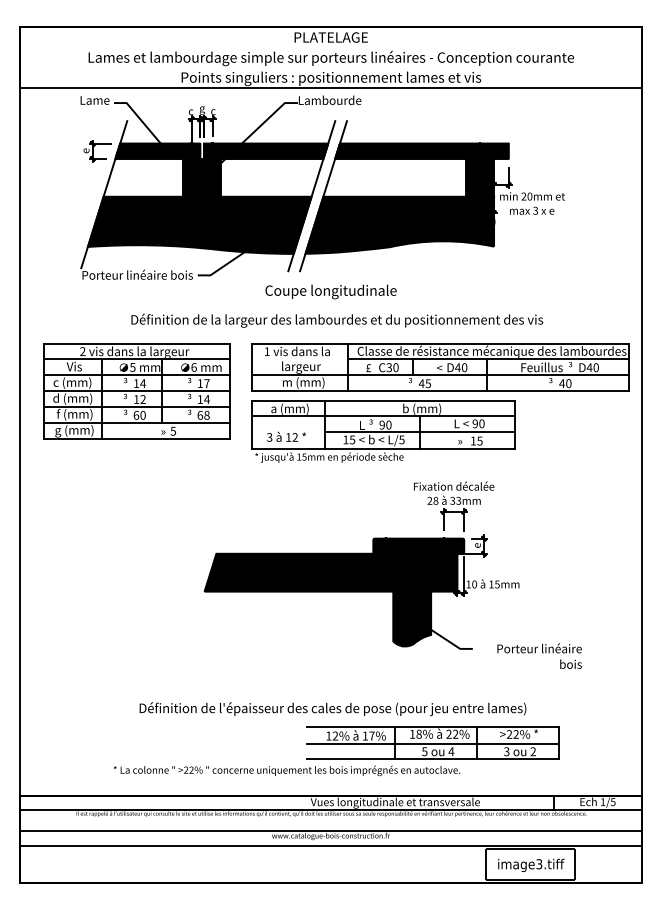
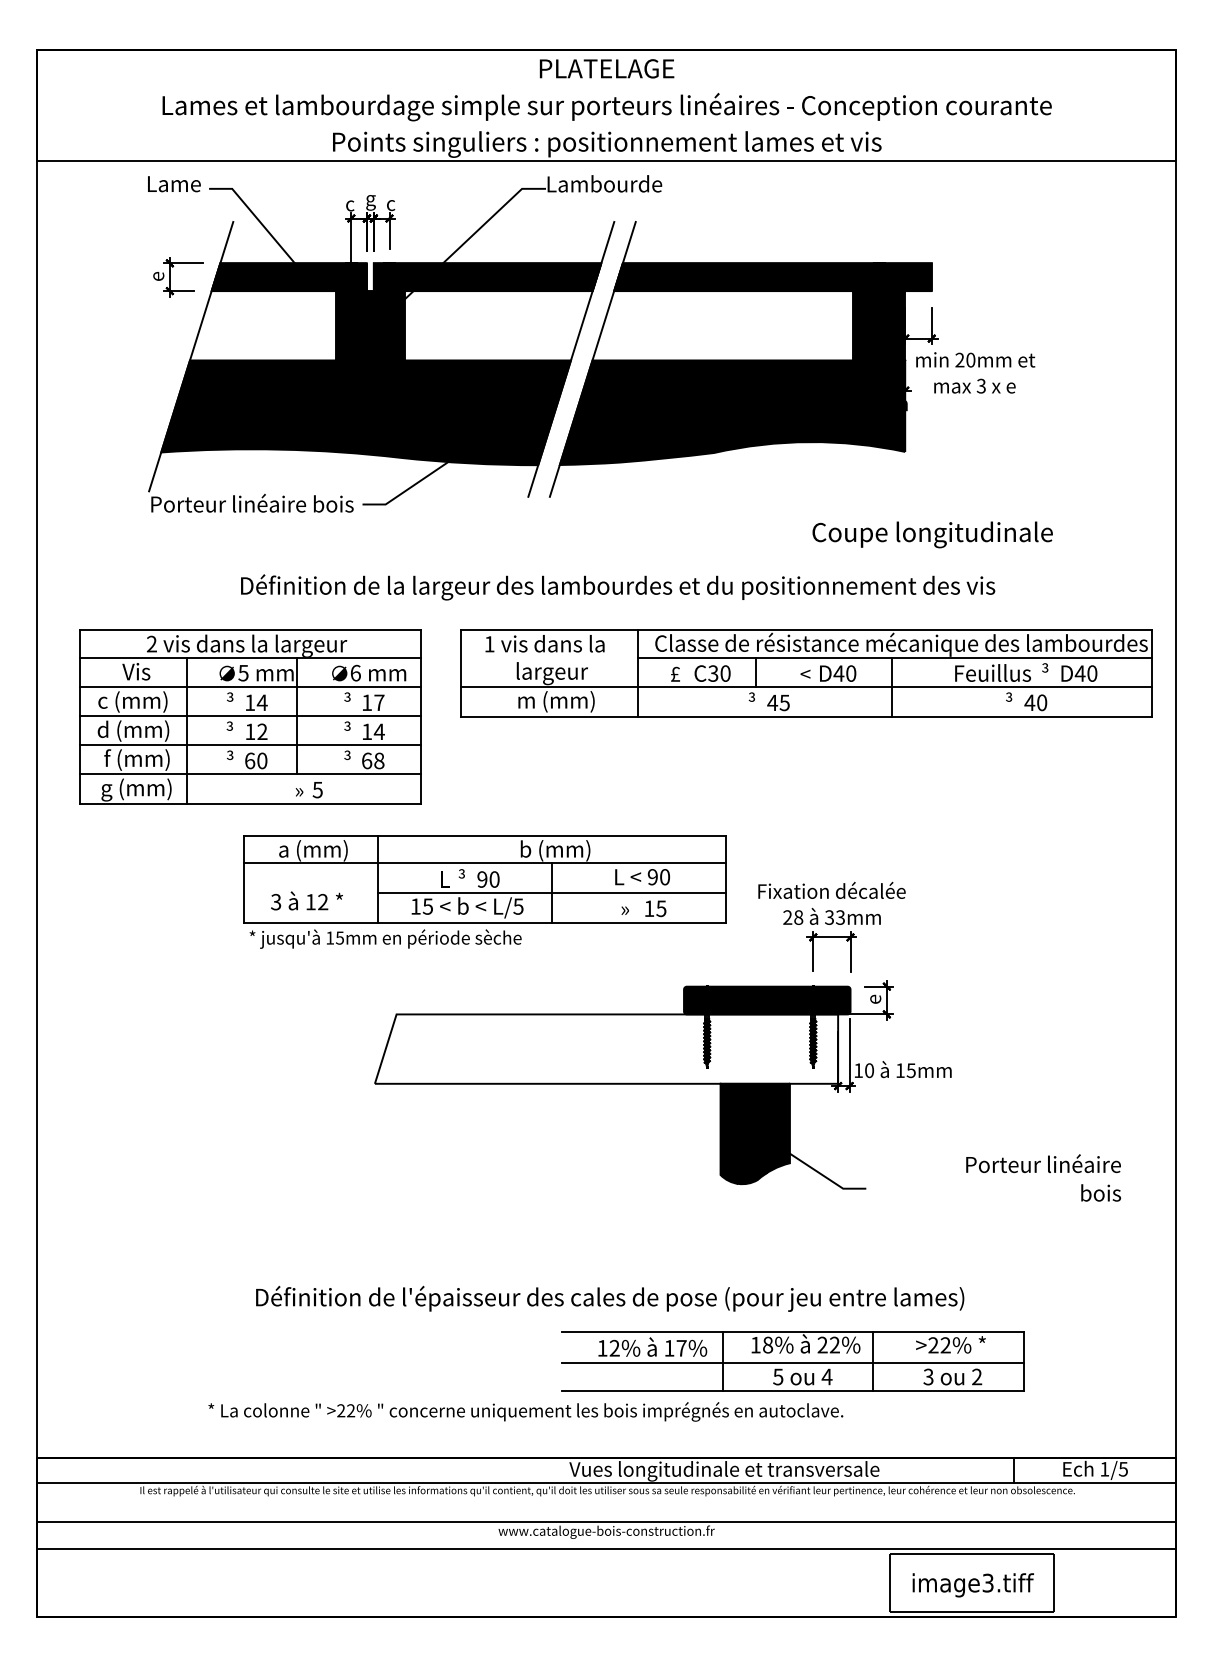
text: (330, 291) -> (931, 534), moved
part: (383, 431) -> (484, 891), moved
fill: (330, 572) -> (605, 1048), removed
text: (539, 655) -> (1043, 1176), moved

